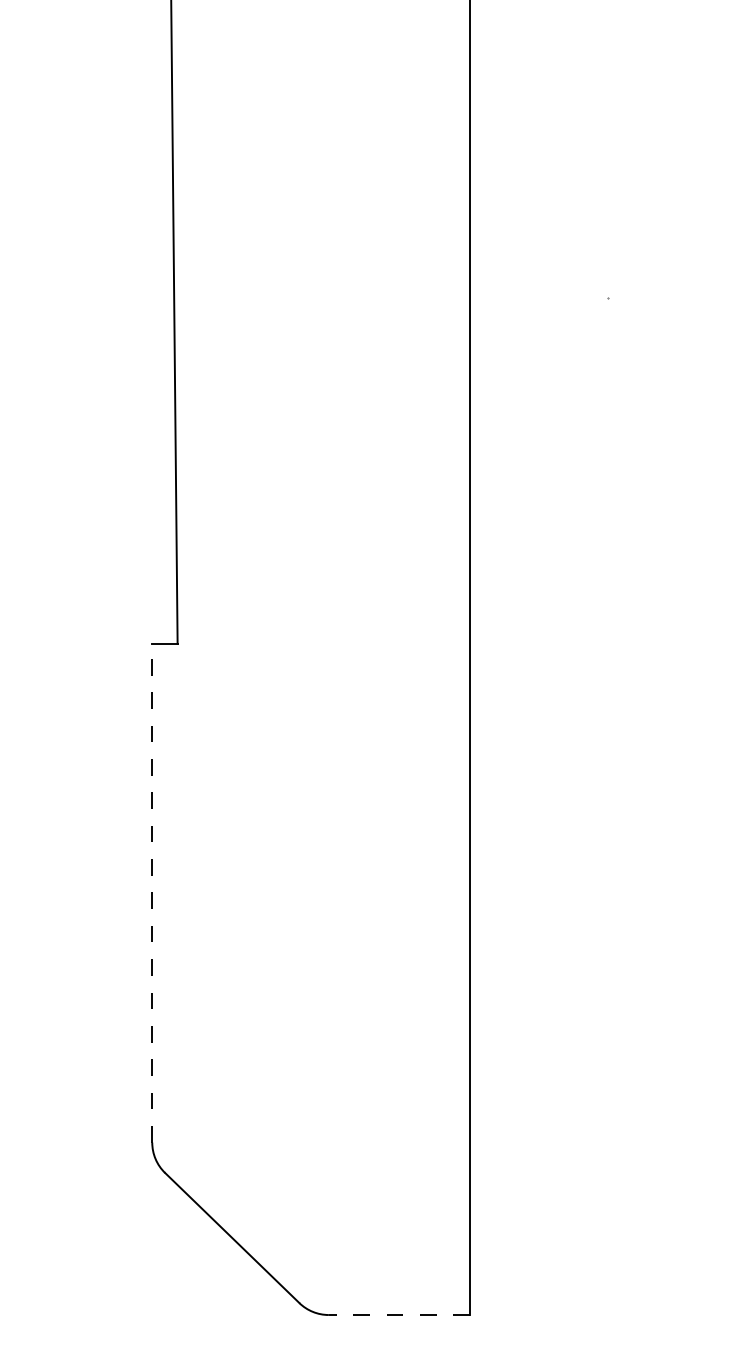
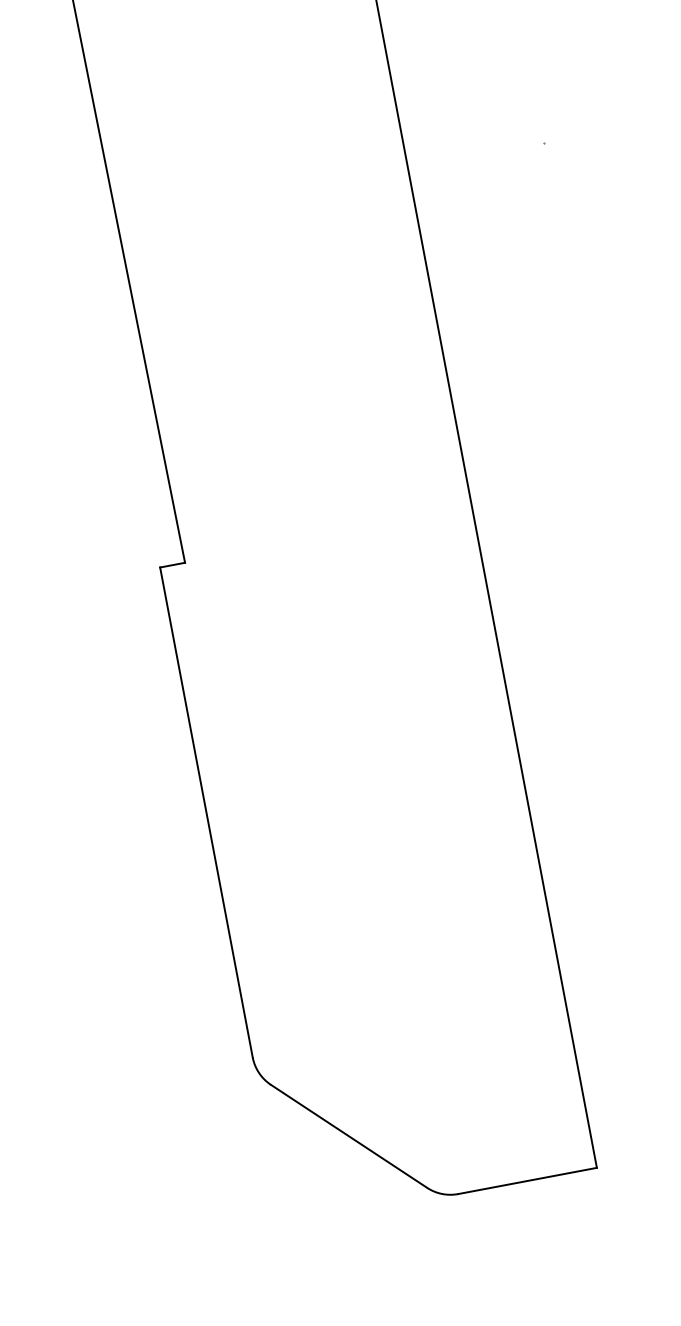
line: (152, 892) -> (206, 811), dashed -> solid
line: (399, 1315) -> (527, 1181), dashed -> solid

